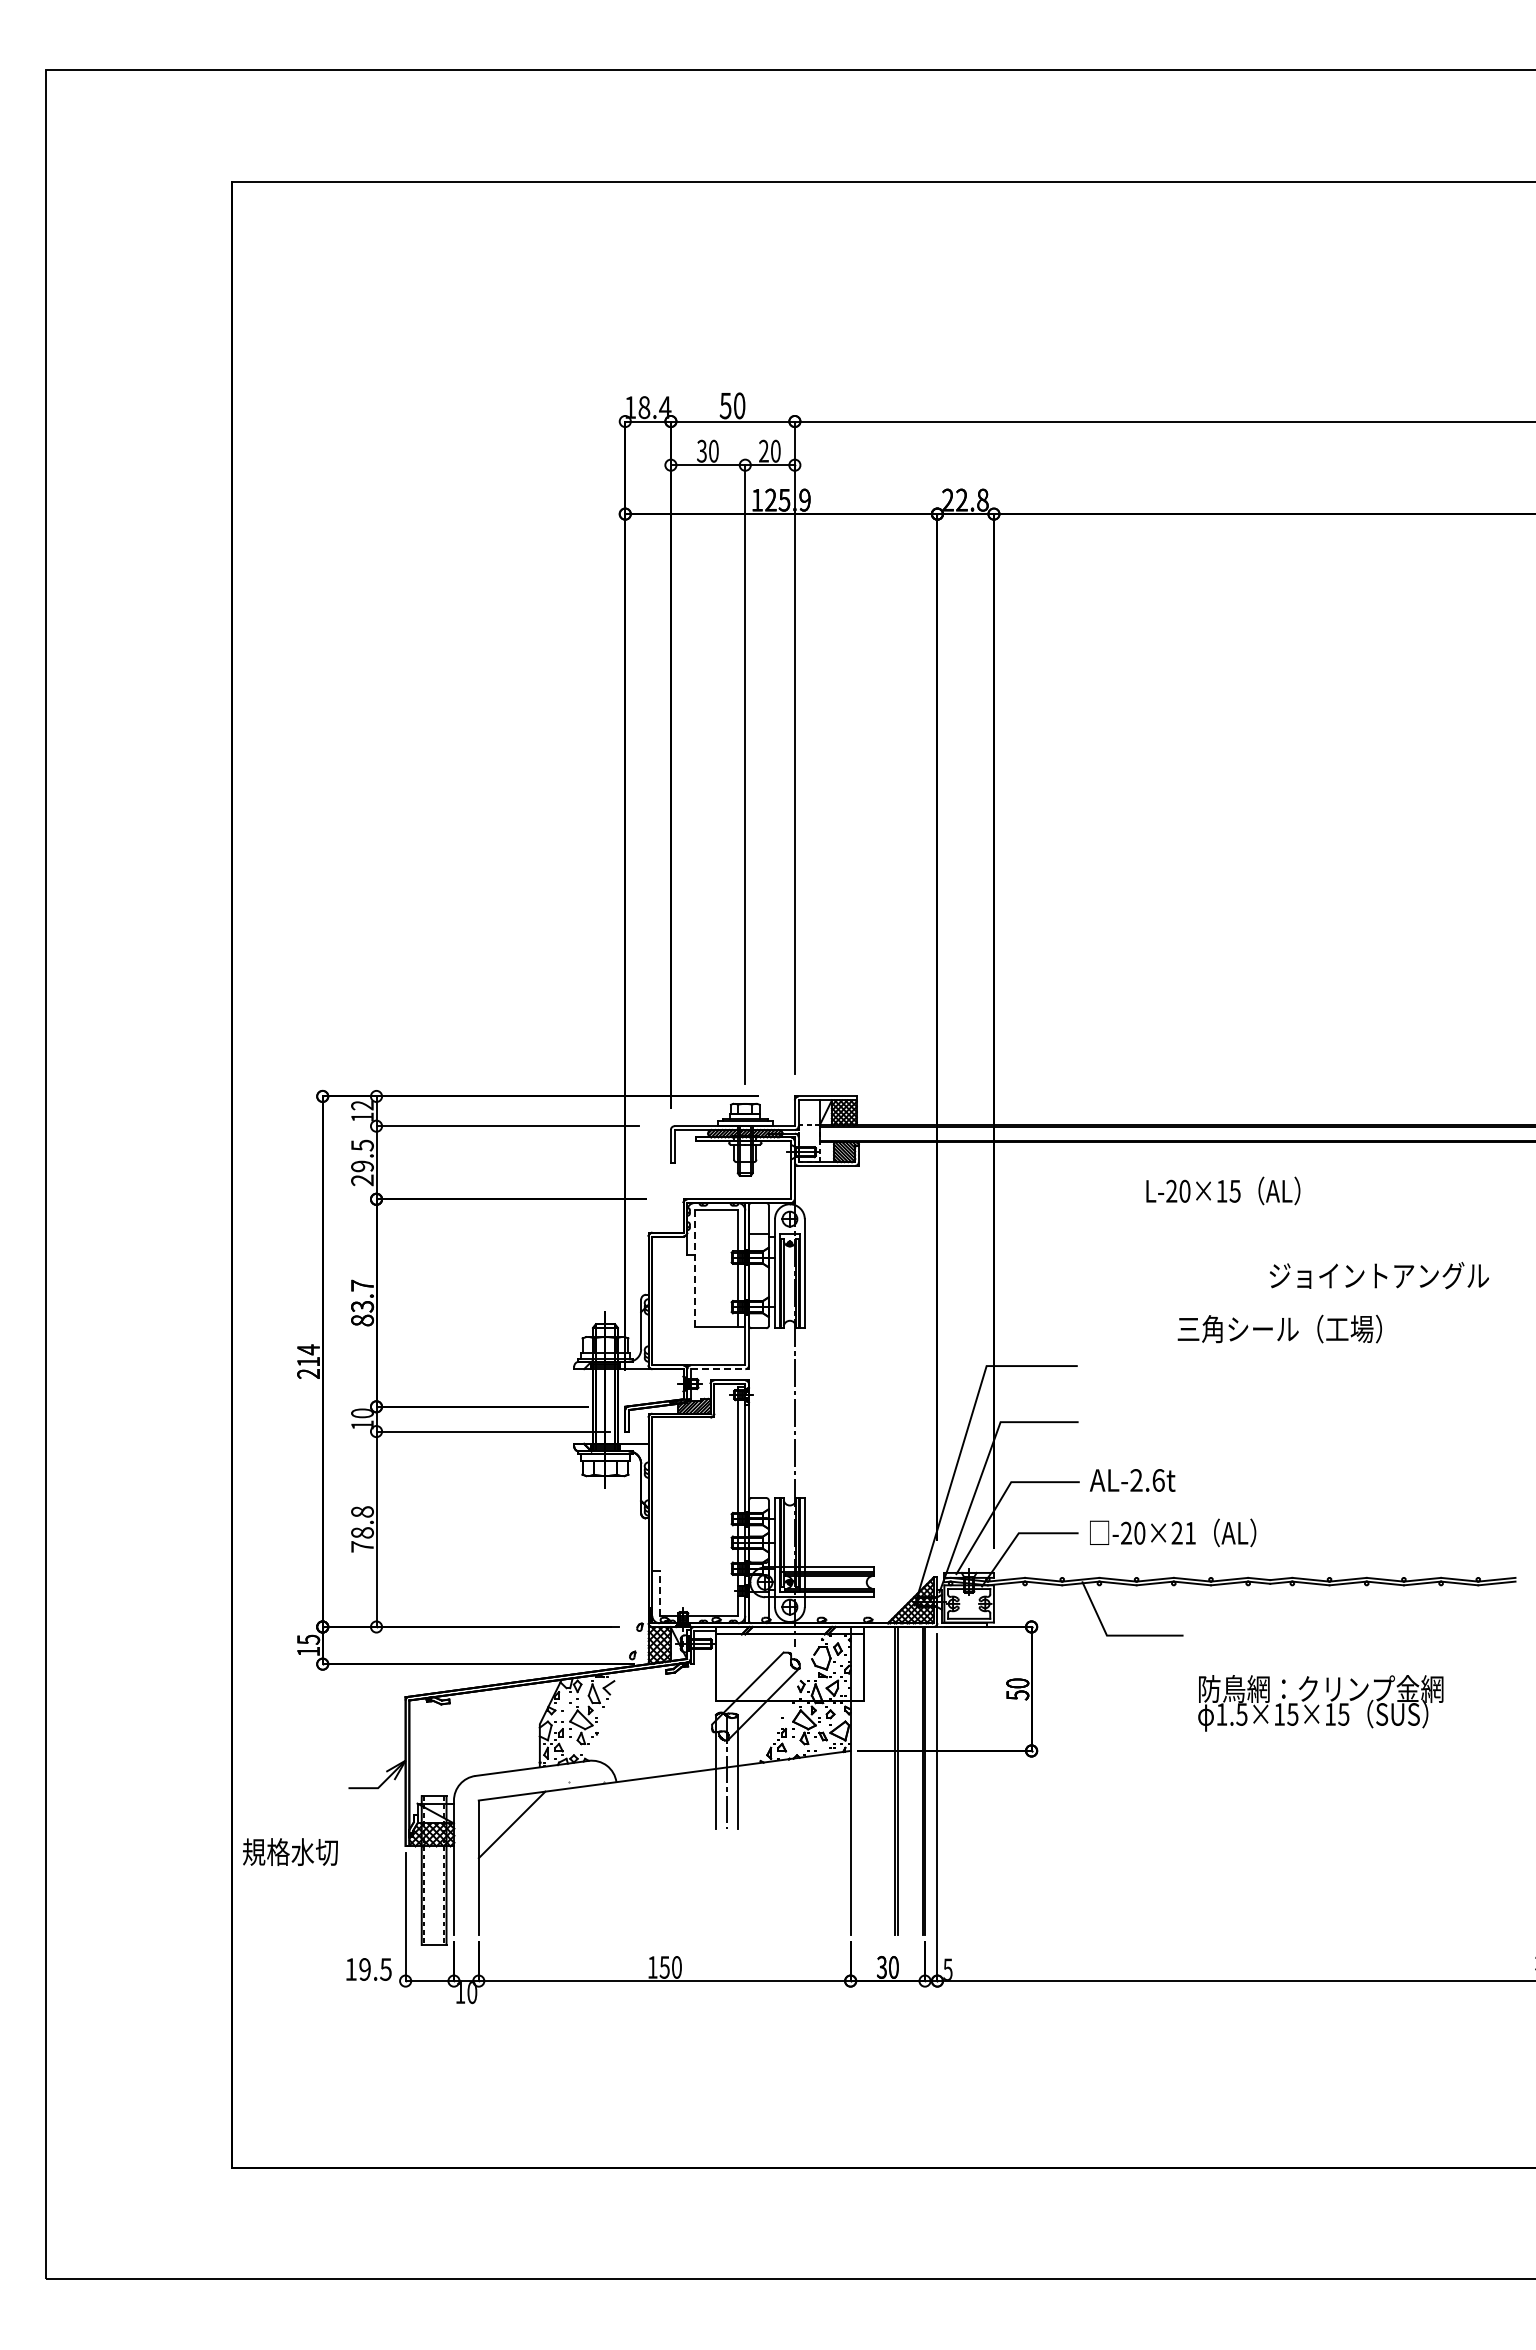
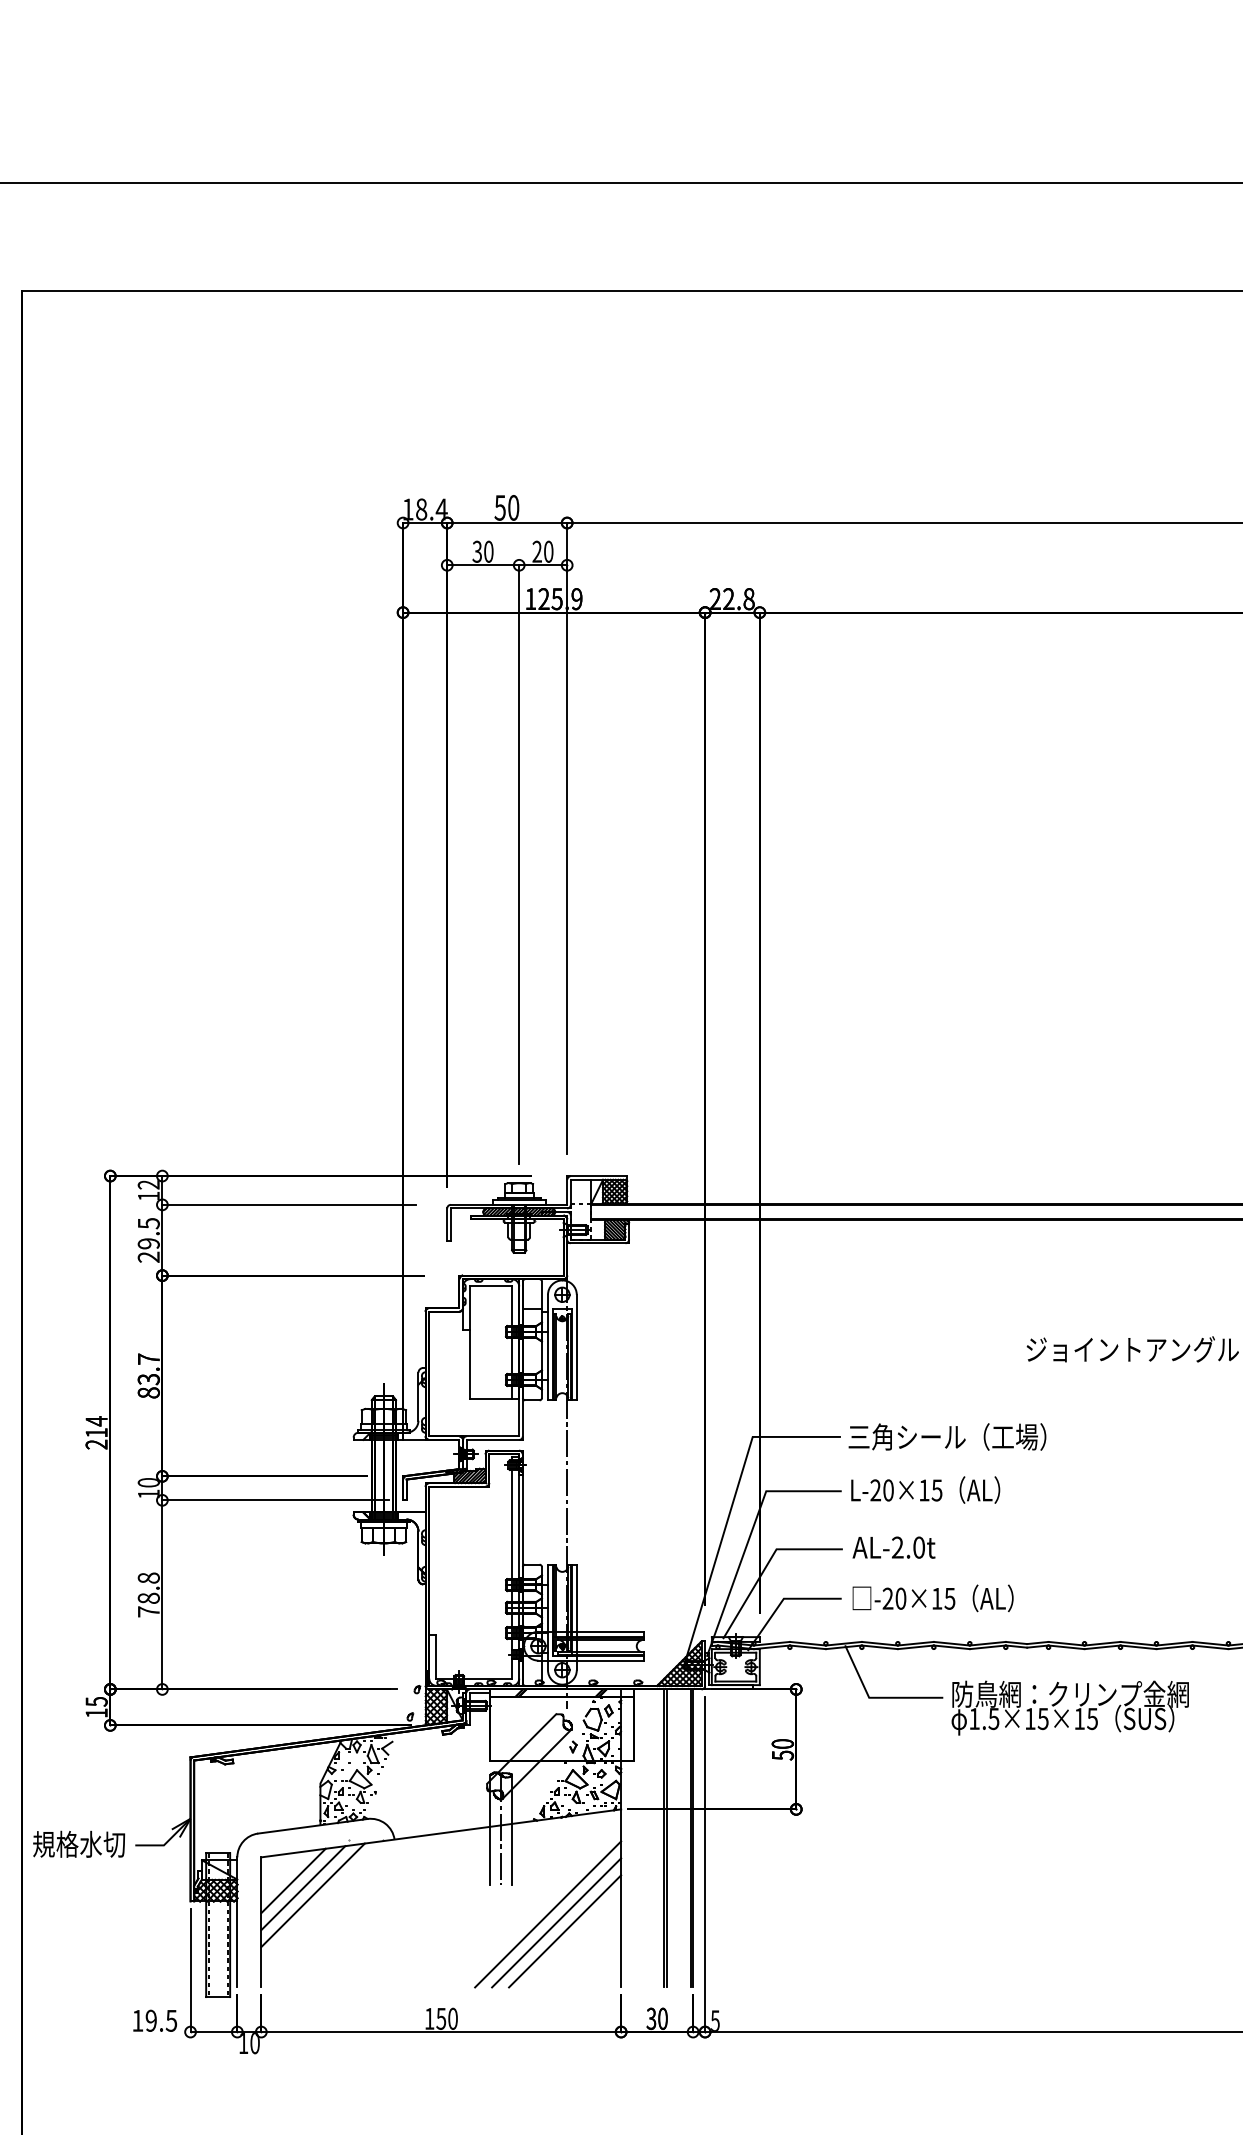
text: (1223, 1190) -> (925, 1489), moved
line: (694, 1269) -> (470, 1343), dashed -> solid
text: (1279, 1328) -> (947, 1436), moved
line: (720, 1369) -> (495, 1440), dashed -> solid
text: (1158, 1480) -> (919, 1547), AL-2.6t -> AL-2.0t
text: (1183, 1532) -> (943, 1598), -20×21 -> -20×15
line: (659, 1593) -> (436, 1657), dashed -> solid
text: (1320, 1703) -> (1069, 1708), moved
line: (521, 1831) -> (302, 1887), added
line: (531, 1839) -> (312, 1895), added
text: (290, 1851) -> (79, 1843), moved
line: (774, 1859) -> (547, 1914), added
line: (783, 1867) -> (556, 1922), added
line: (792, 1876) -> (564, 1930), added

